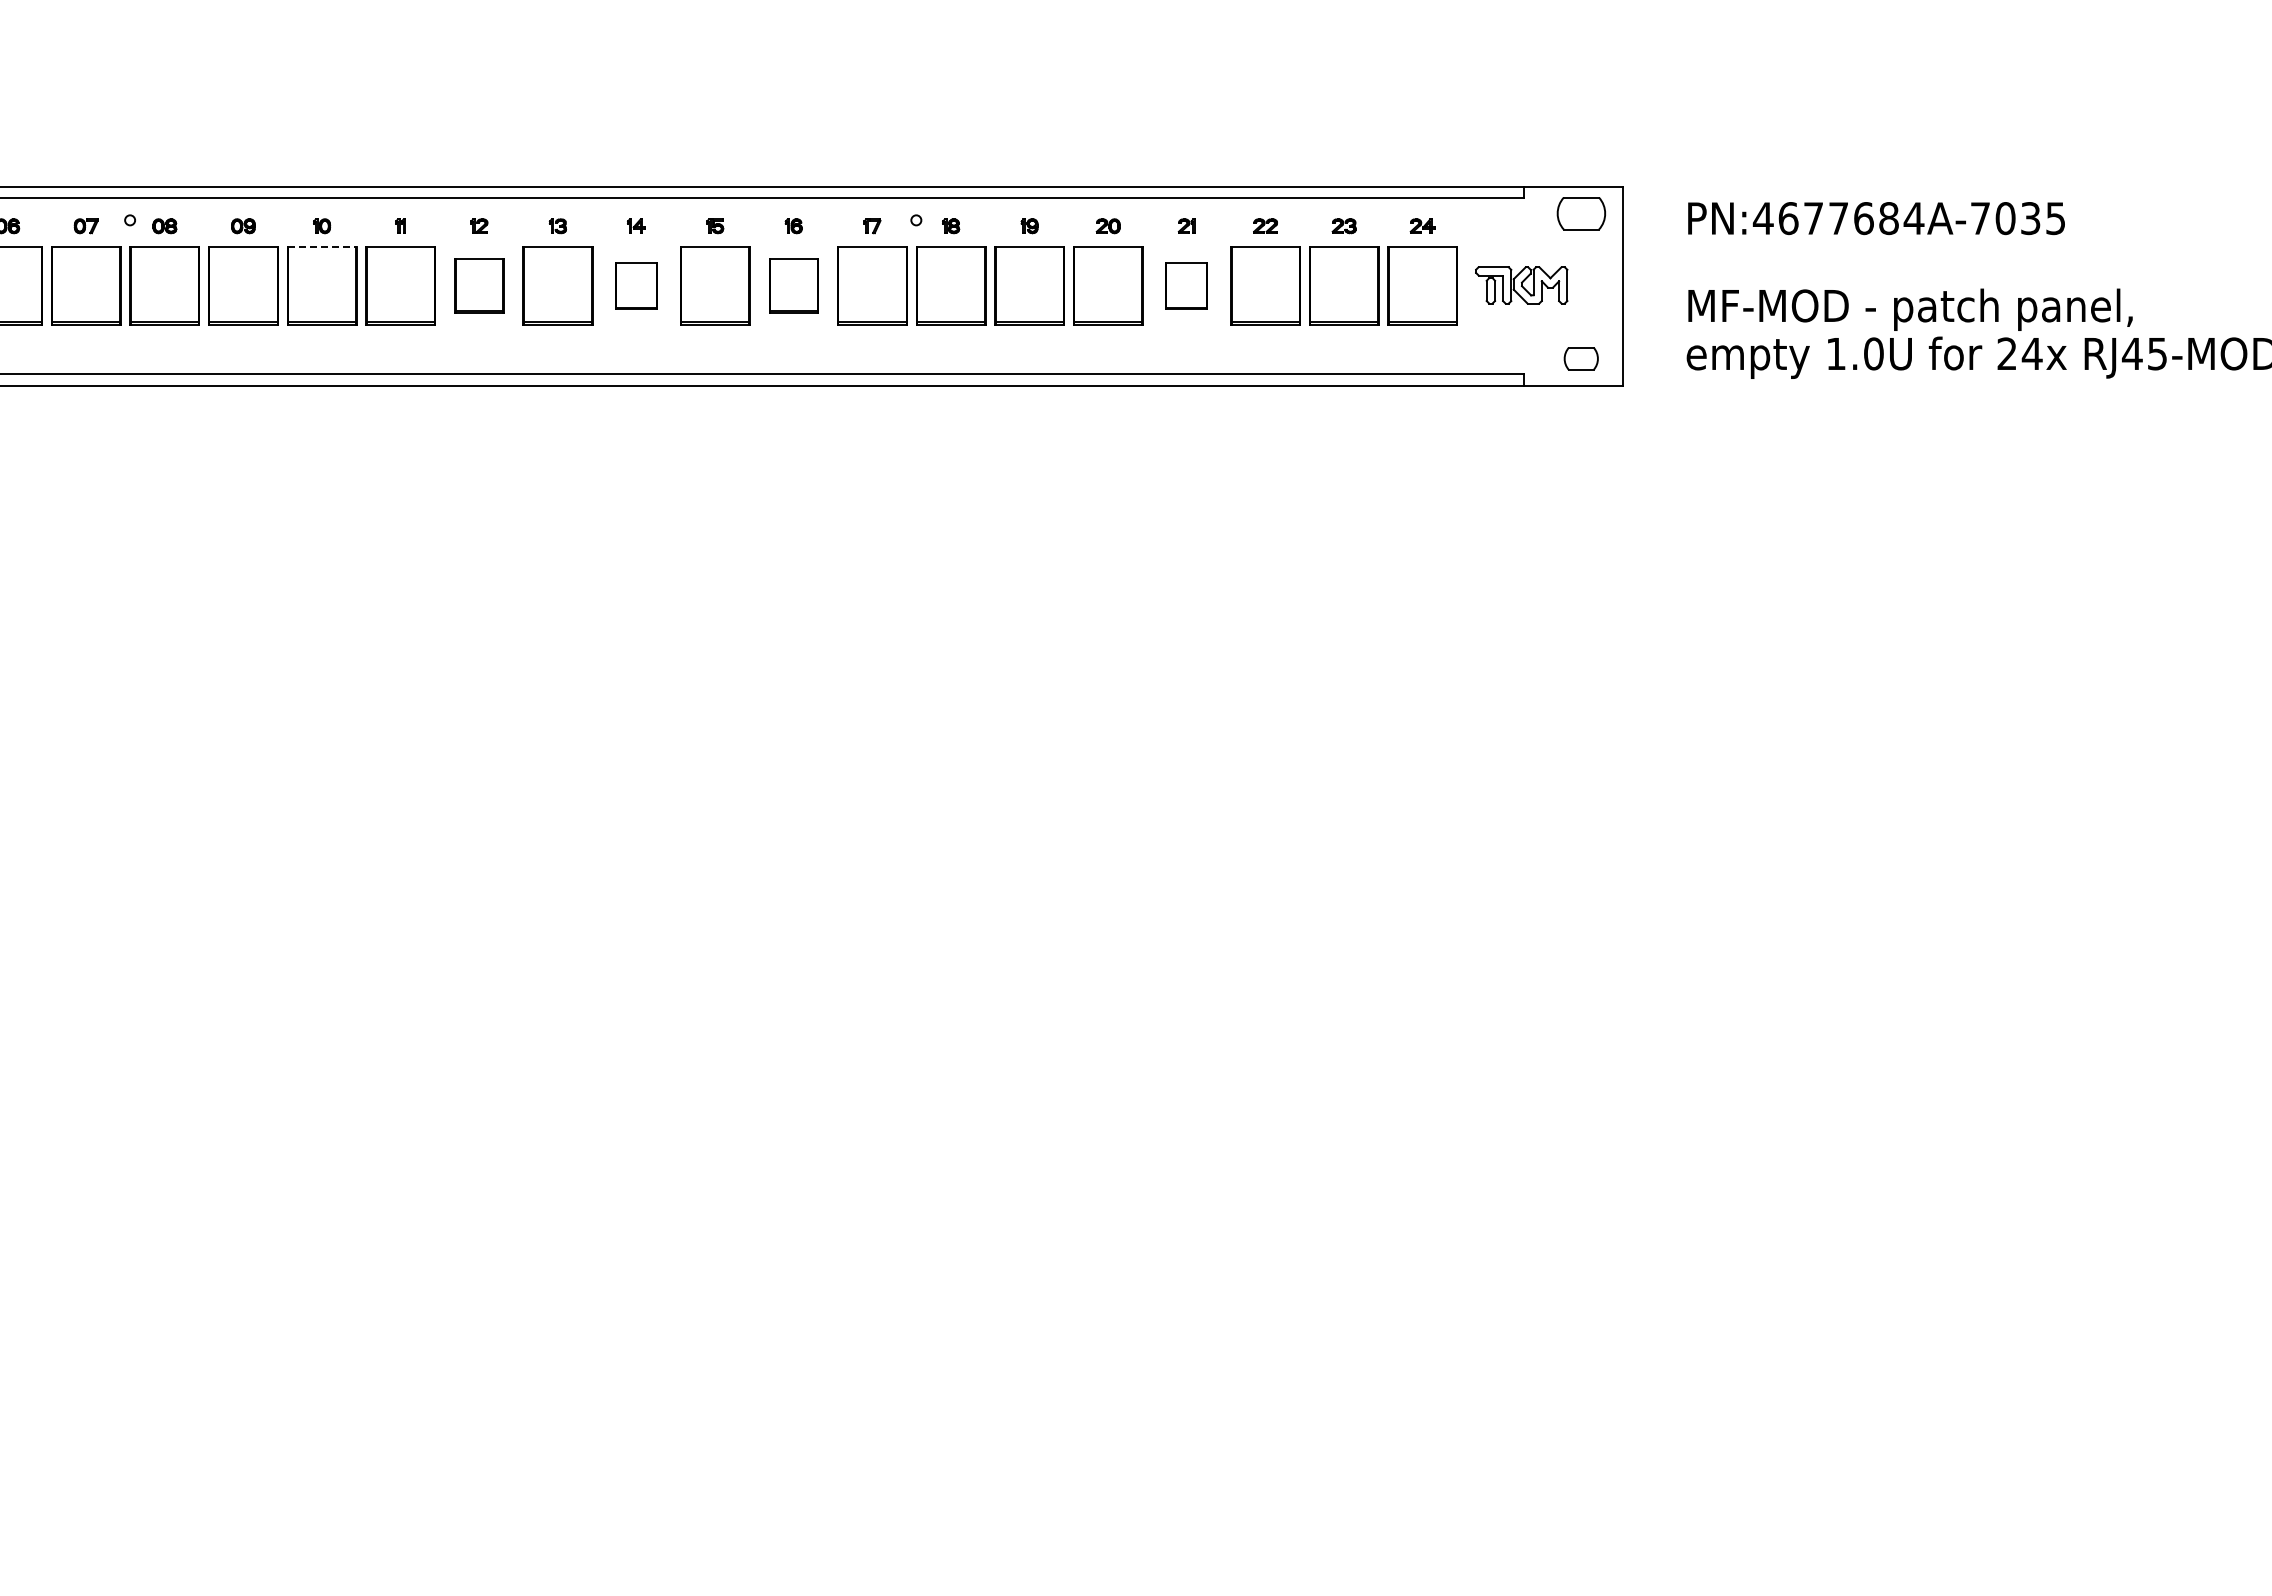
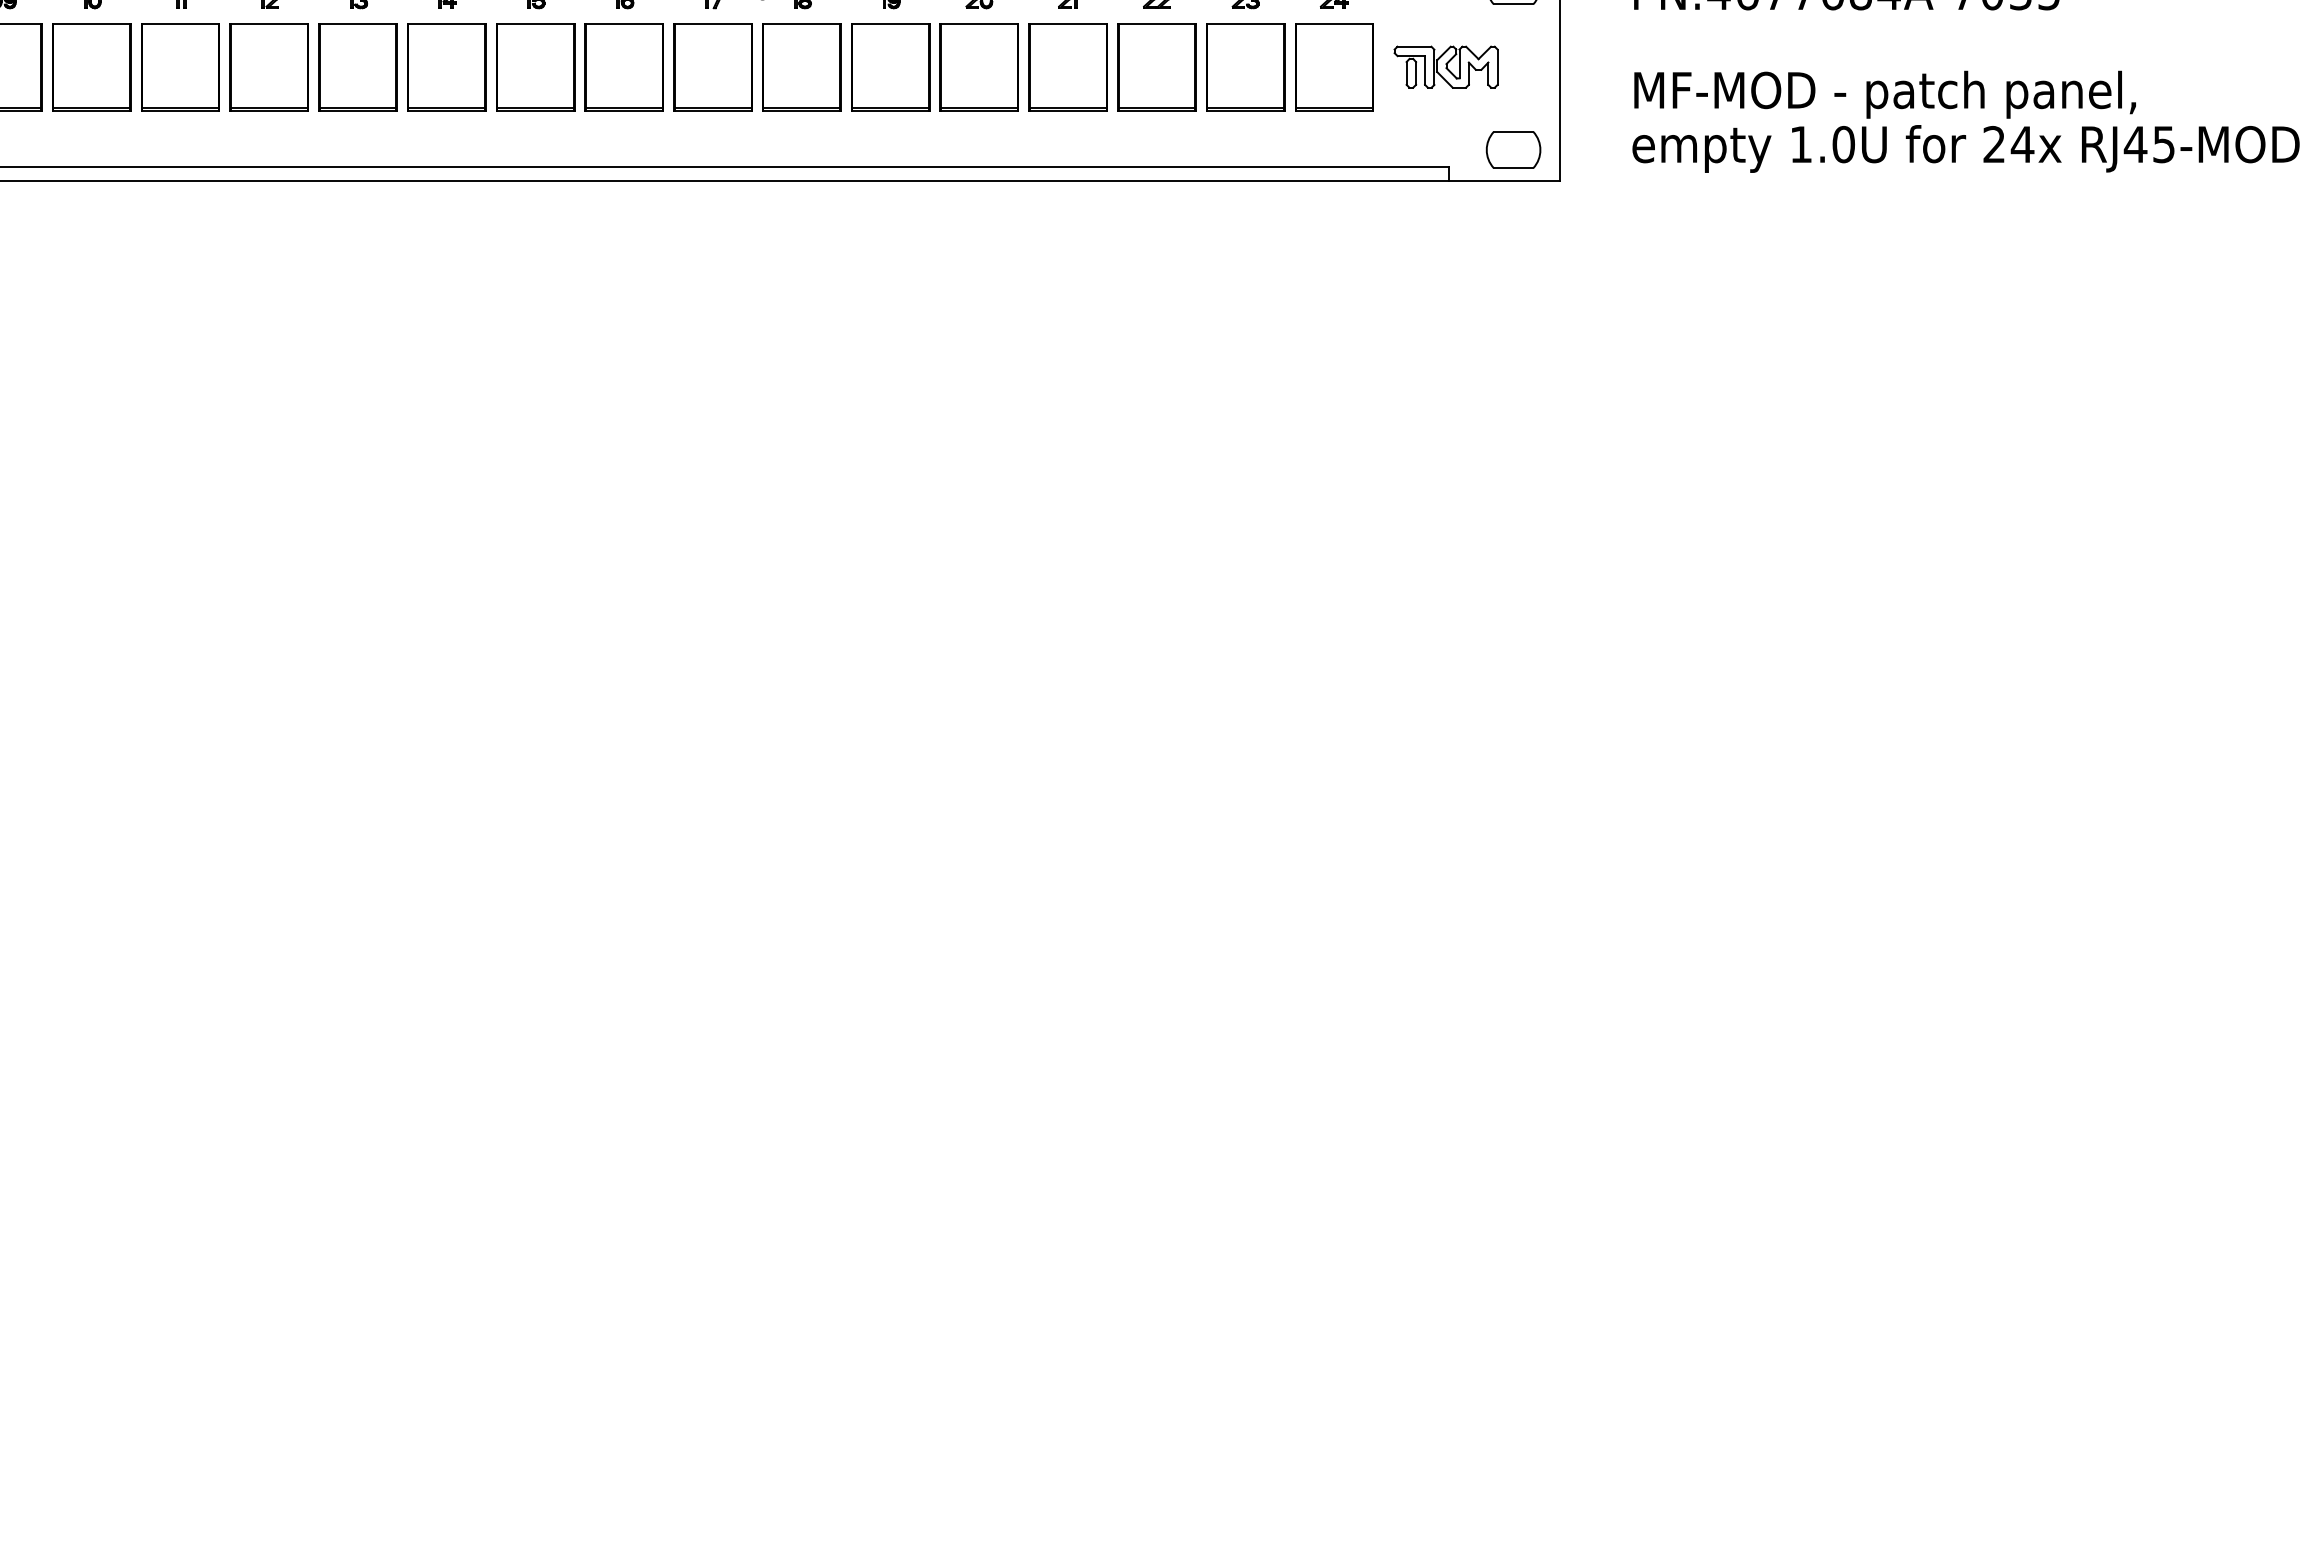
line: (322, 246) -> (92, 23), dashed -> solid
part: (479, 285) -> (269, 67), size x1.43
part: (636, 285) -> (446, 67), size x1.67
part: (793, 285) -> (623, 67), size x1.43
part: (1186, 285) -> (1067, 67), size x1.67
part: (1580, 358) -> (1512, 149), size x1.43

